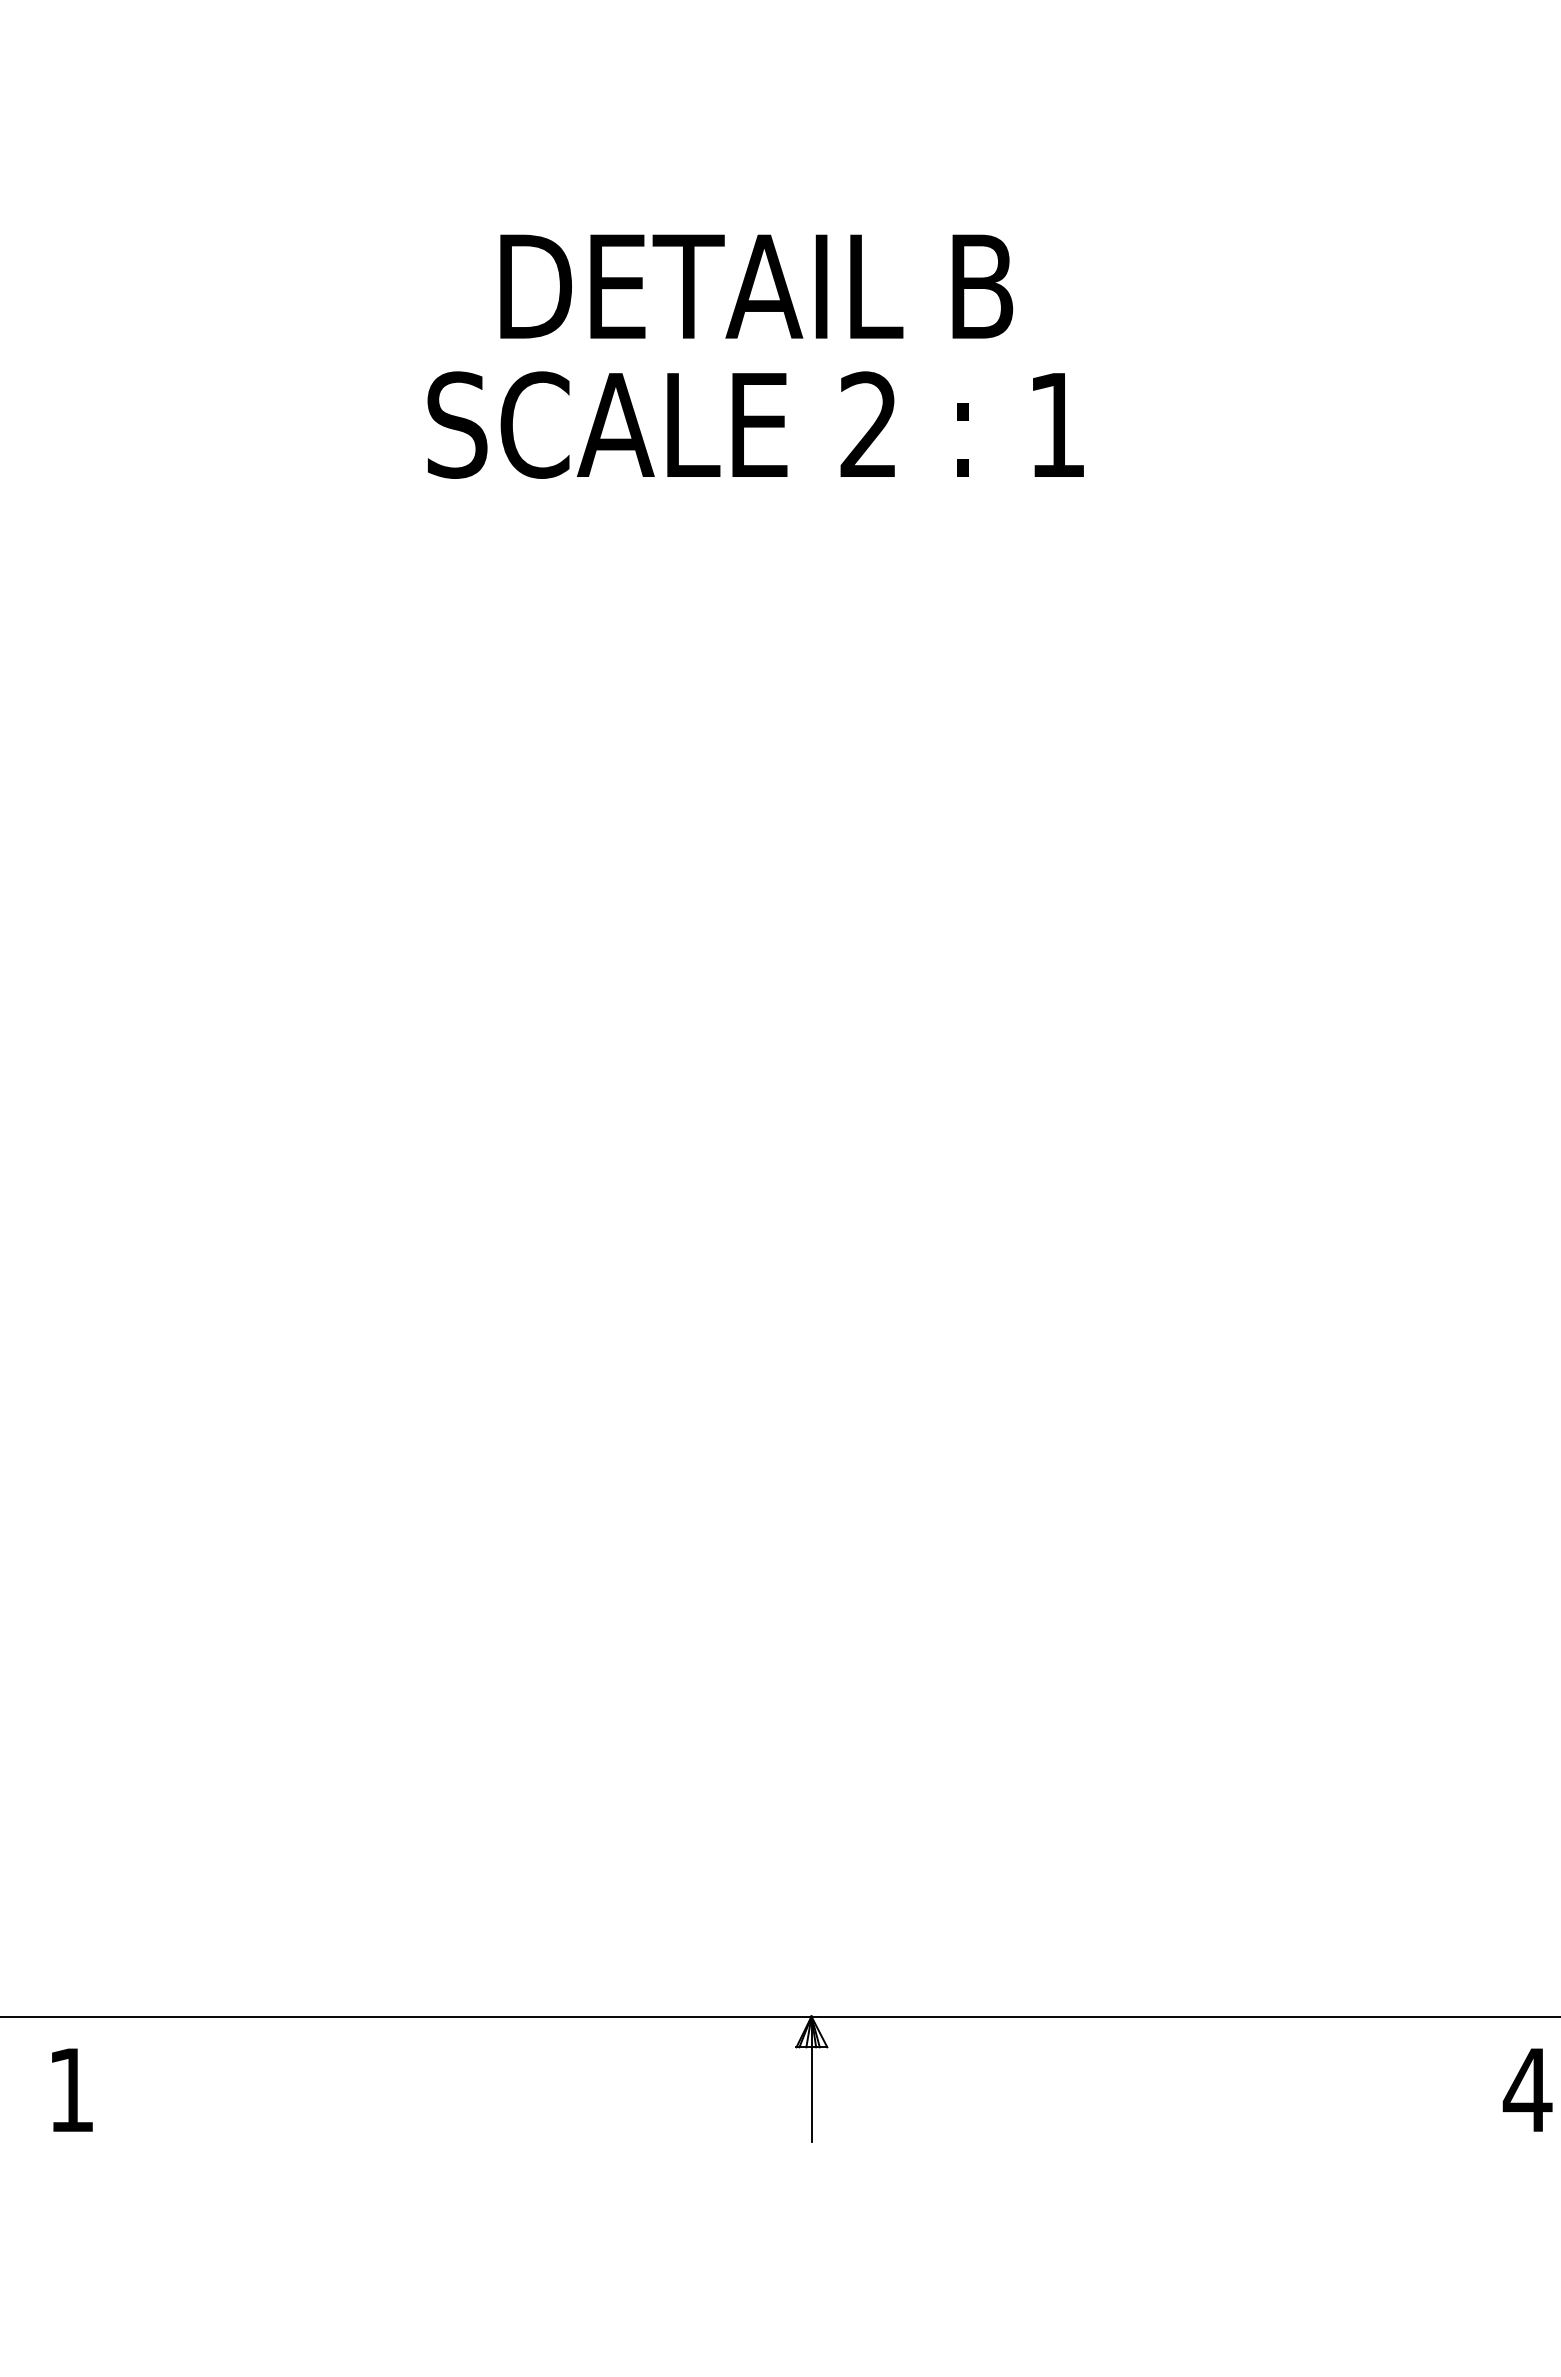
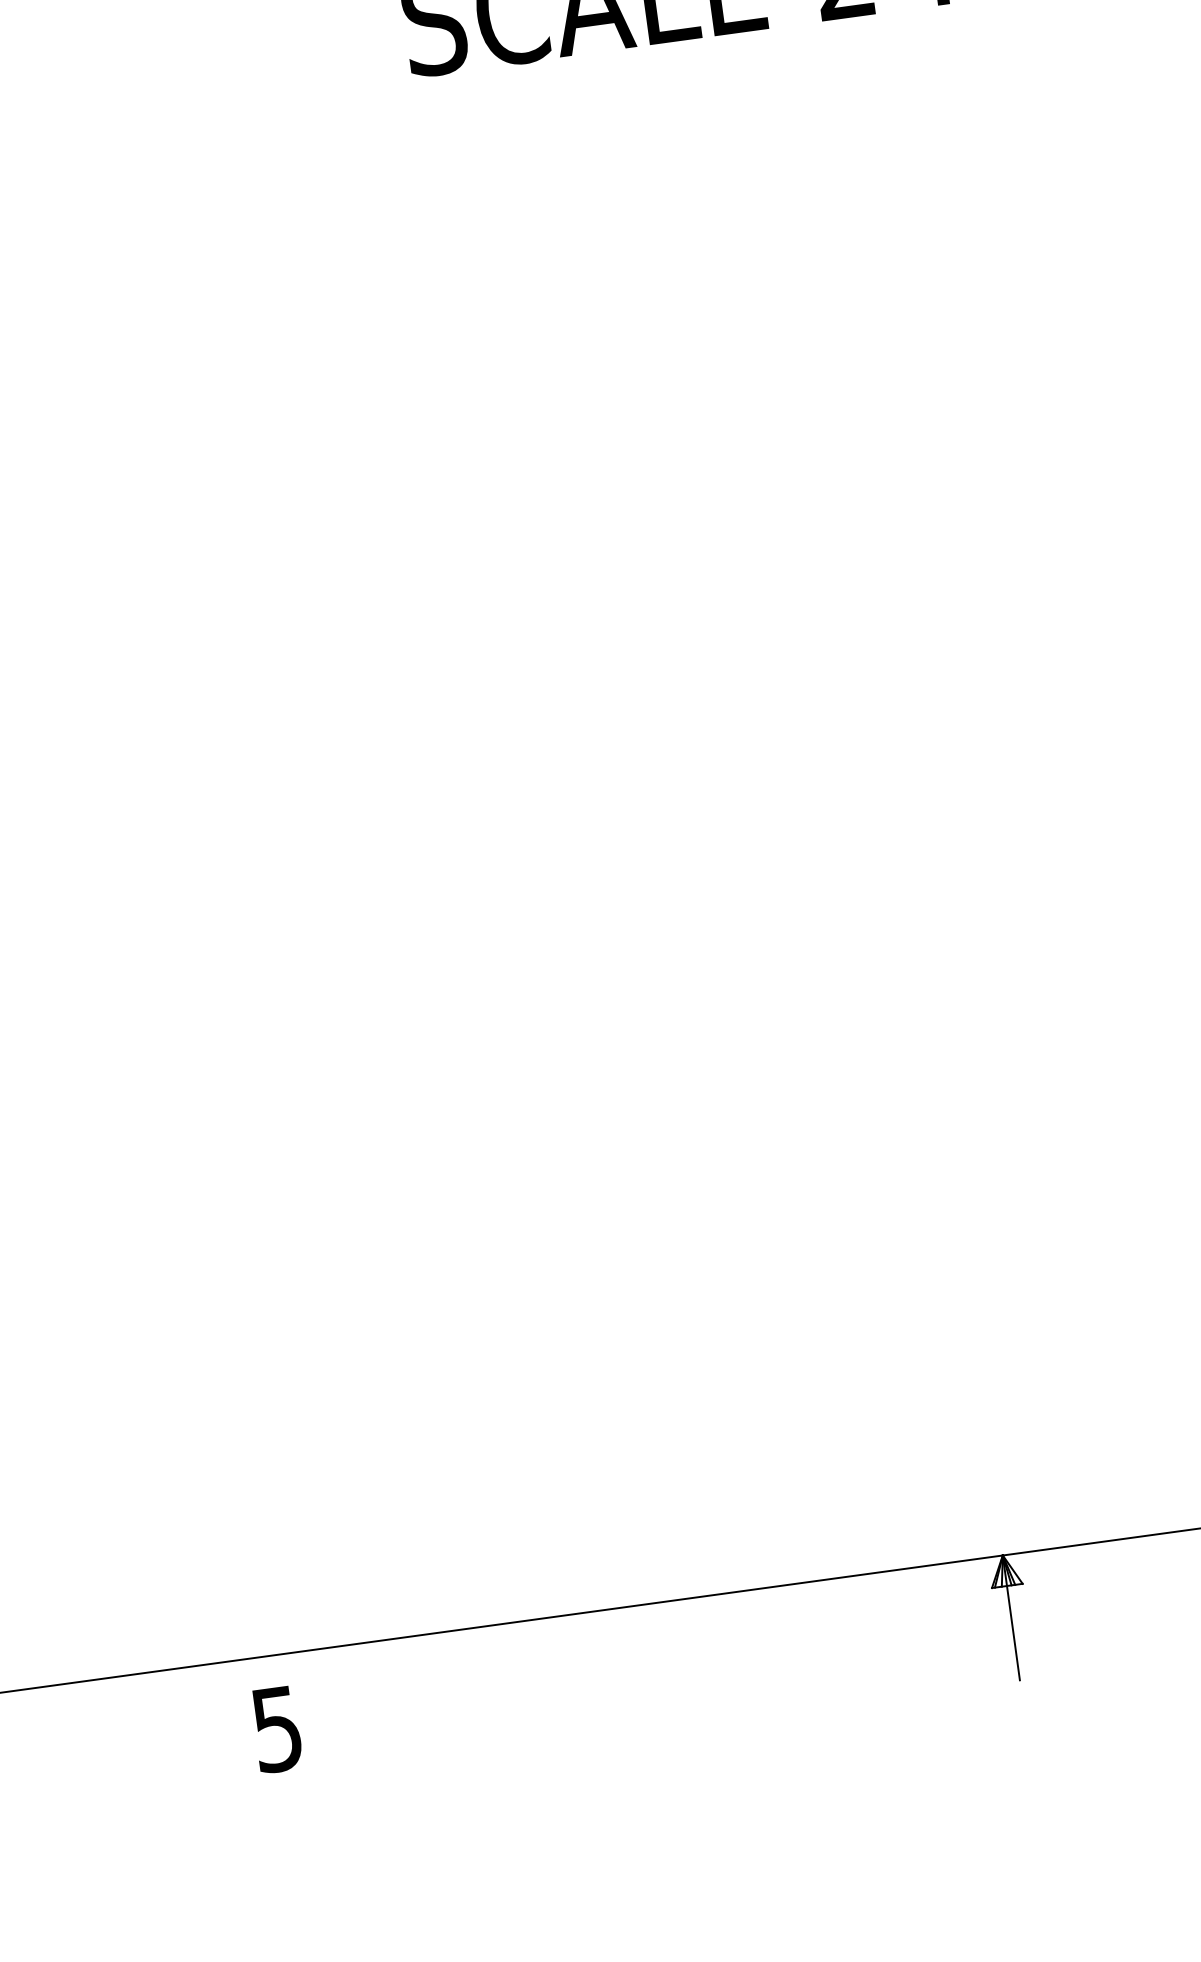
text: (71, 2090) -> (277, 1729), 1 -> 5

